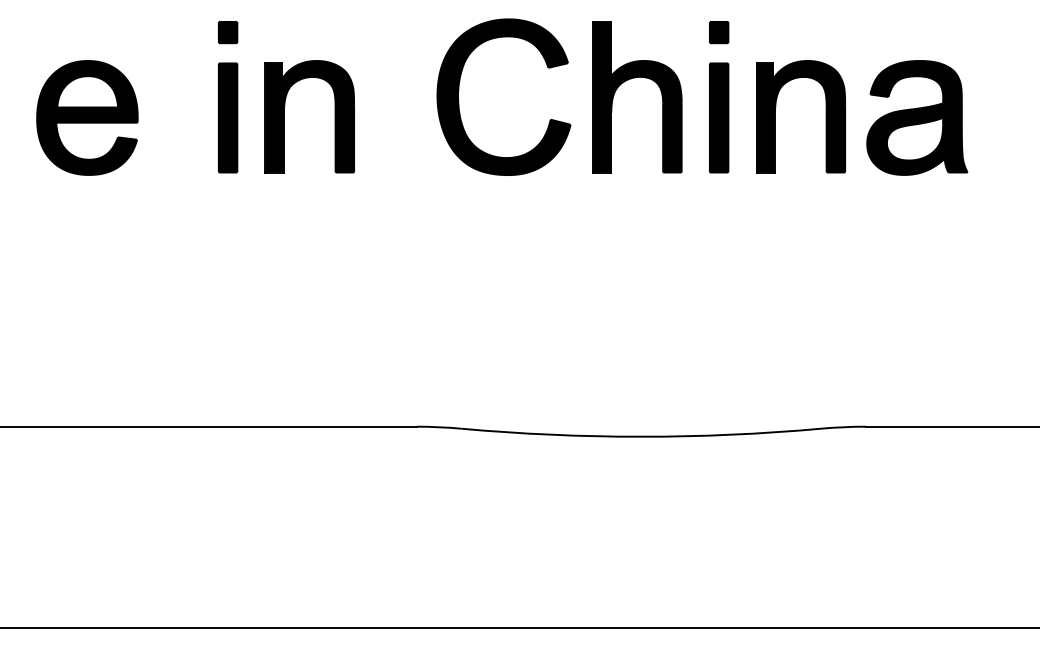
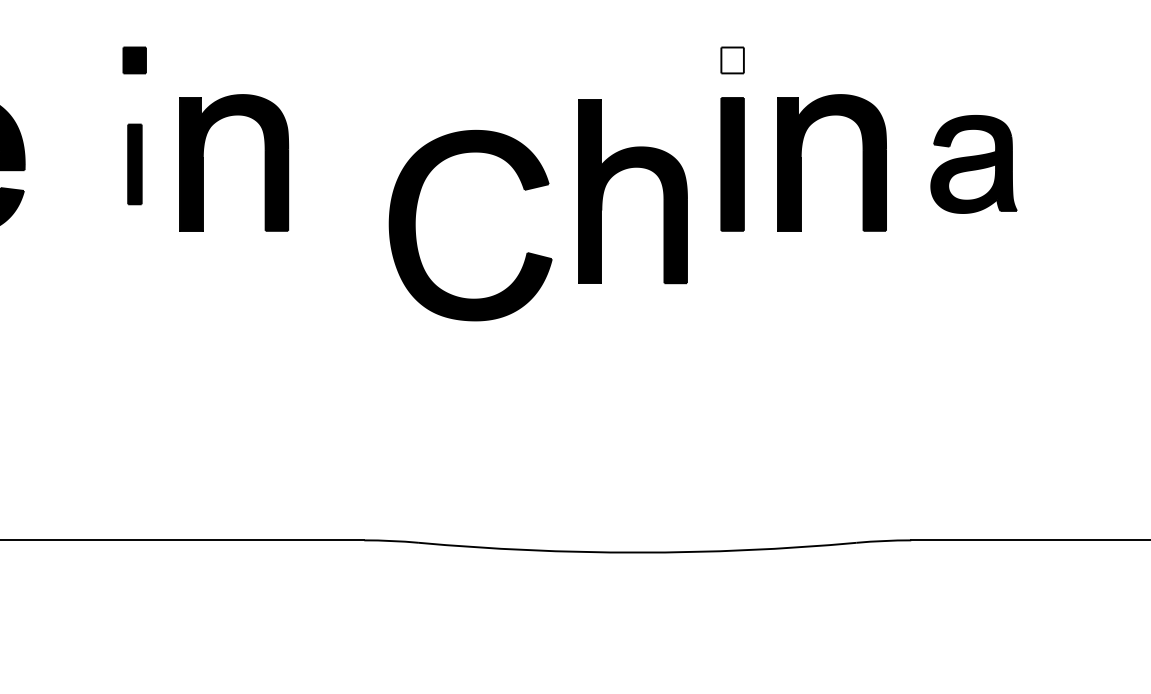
fill: (718, 32) -> (731, 60), removed
part: (631, 79) -> (625, 169), moved
part: (459, 91) -> (416, 218), moved
part: (228, 117) -> (135, 163), size x0.6
part: (917, 117) -> (974, 163), size x0.7

